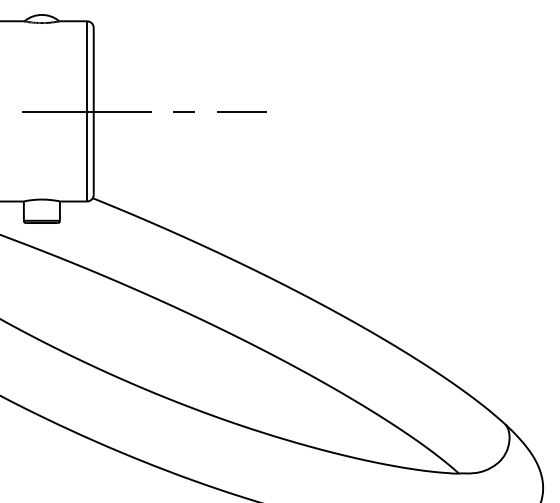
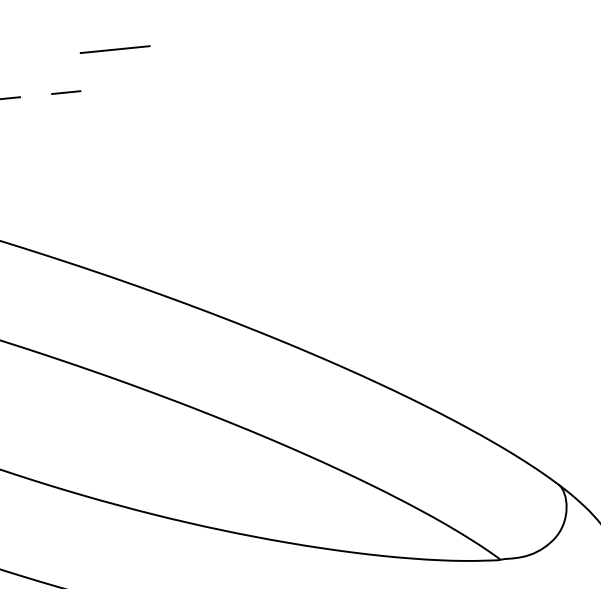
line: (241, 111) -> (114, 49), moved

